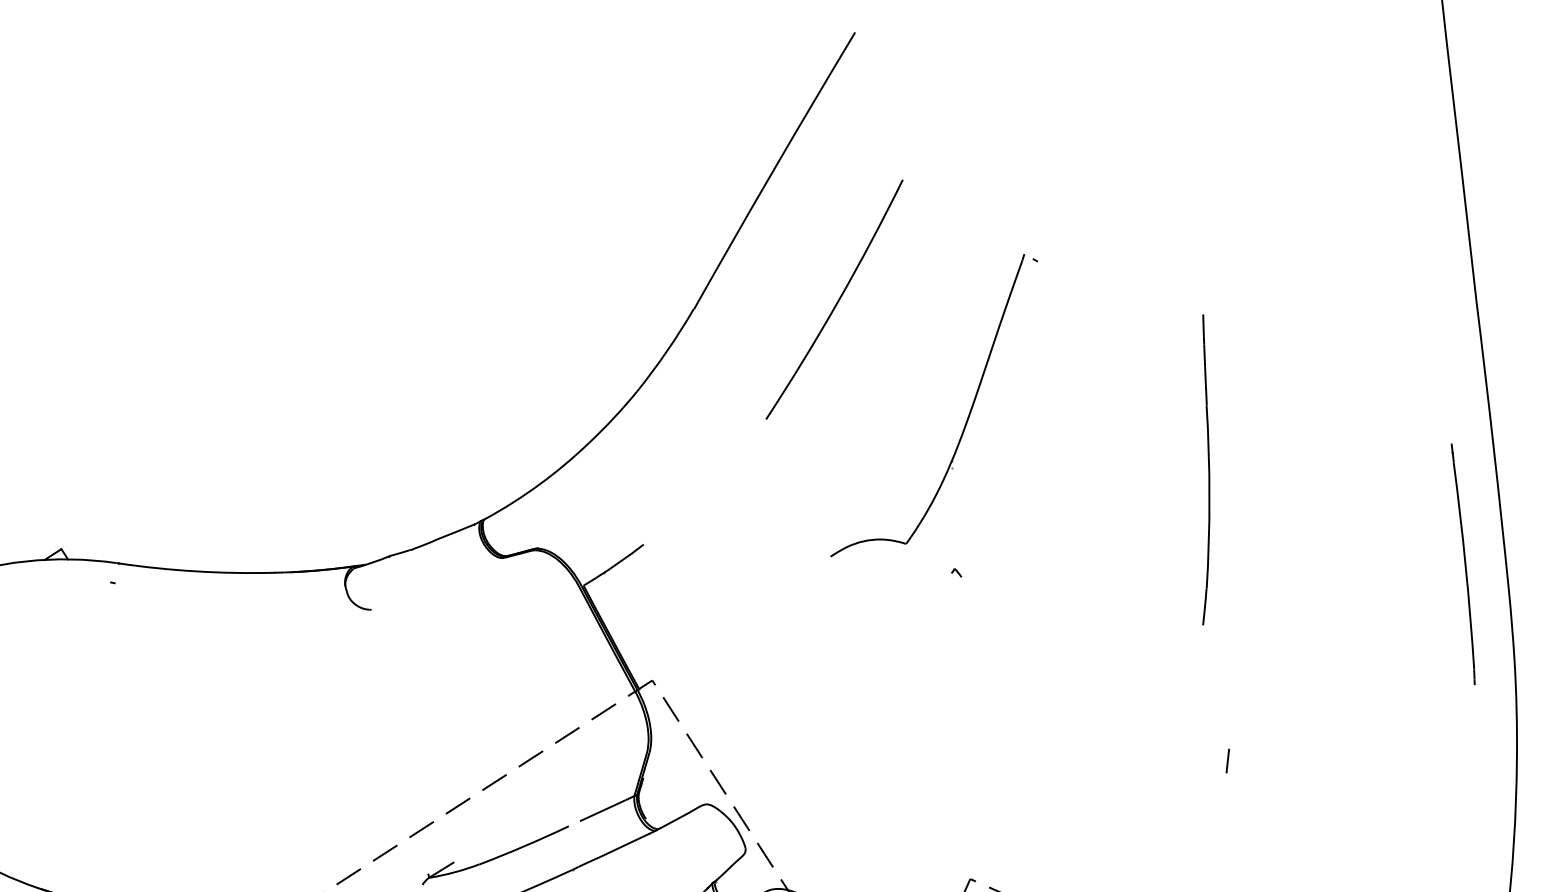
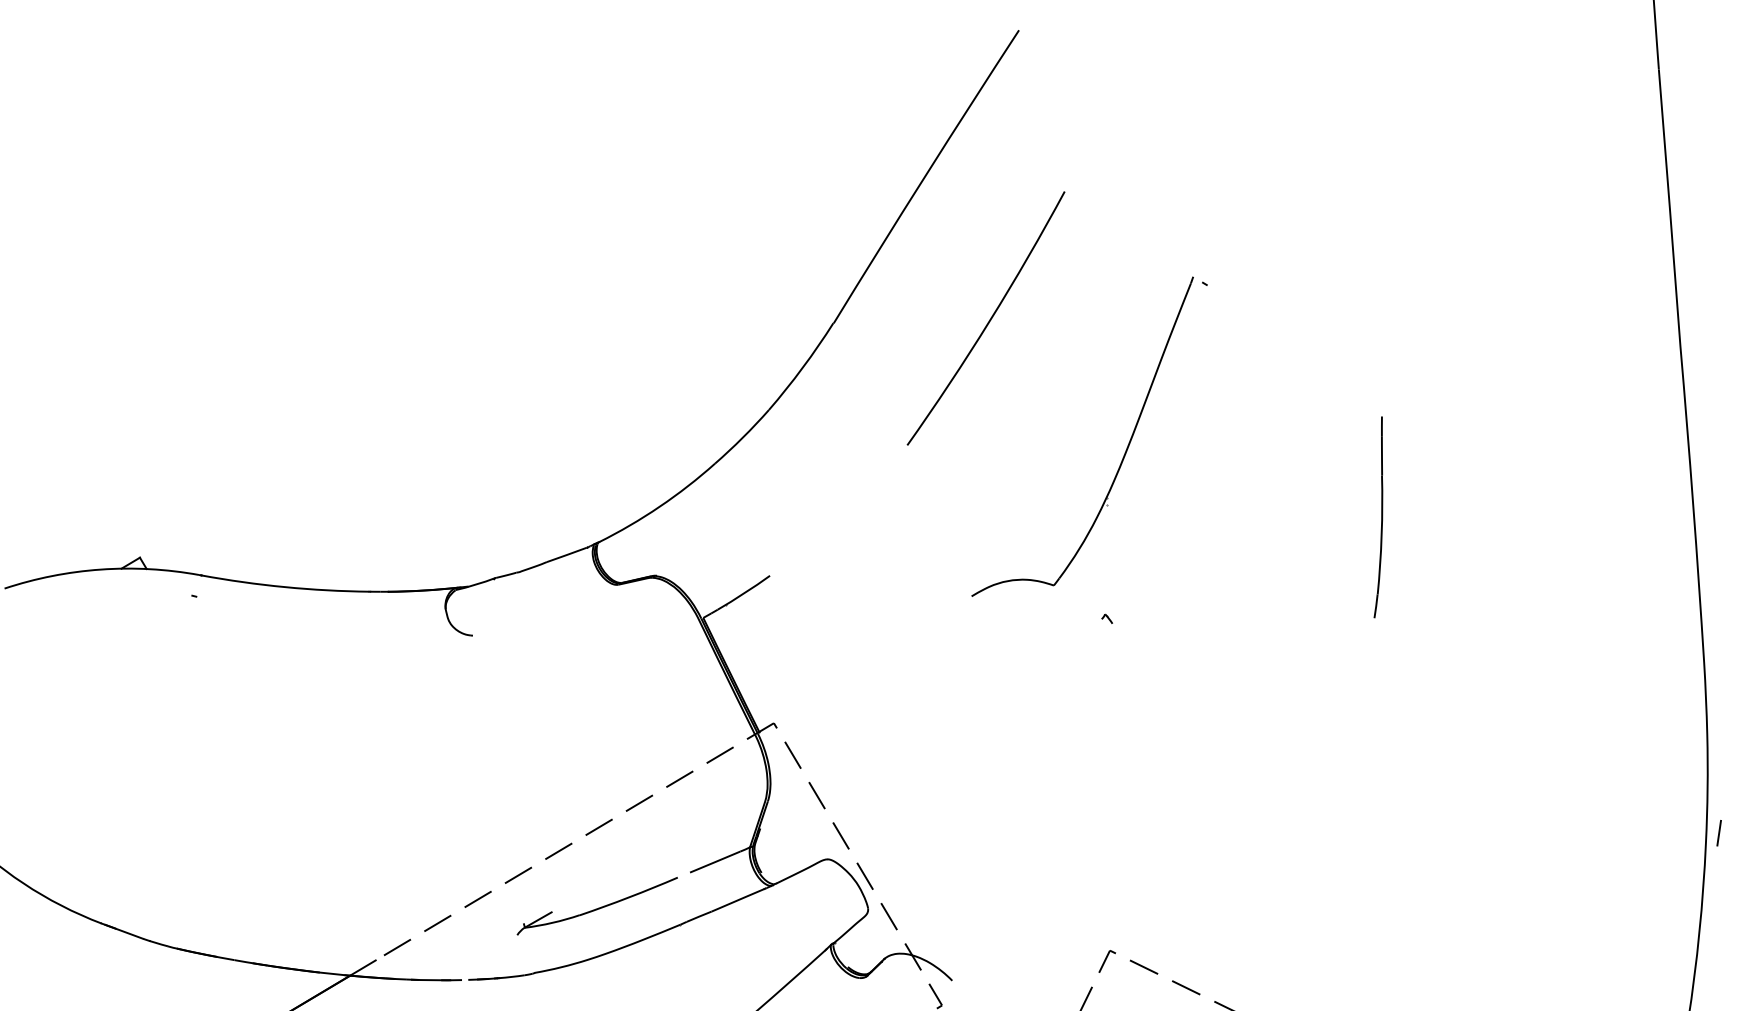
part: (1203, 470) -> (1378, 517), size x0.6
part: (1463, 564) -> (1655, 629), removed
line: (1227, 761) -> (1718, 833), moved

